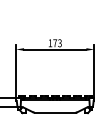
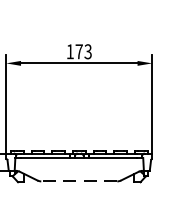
line: (54, 112) -> (77, 181), solid -> dashed

